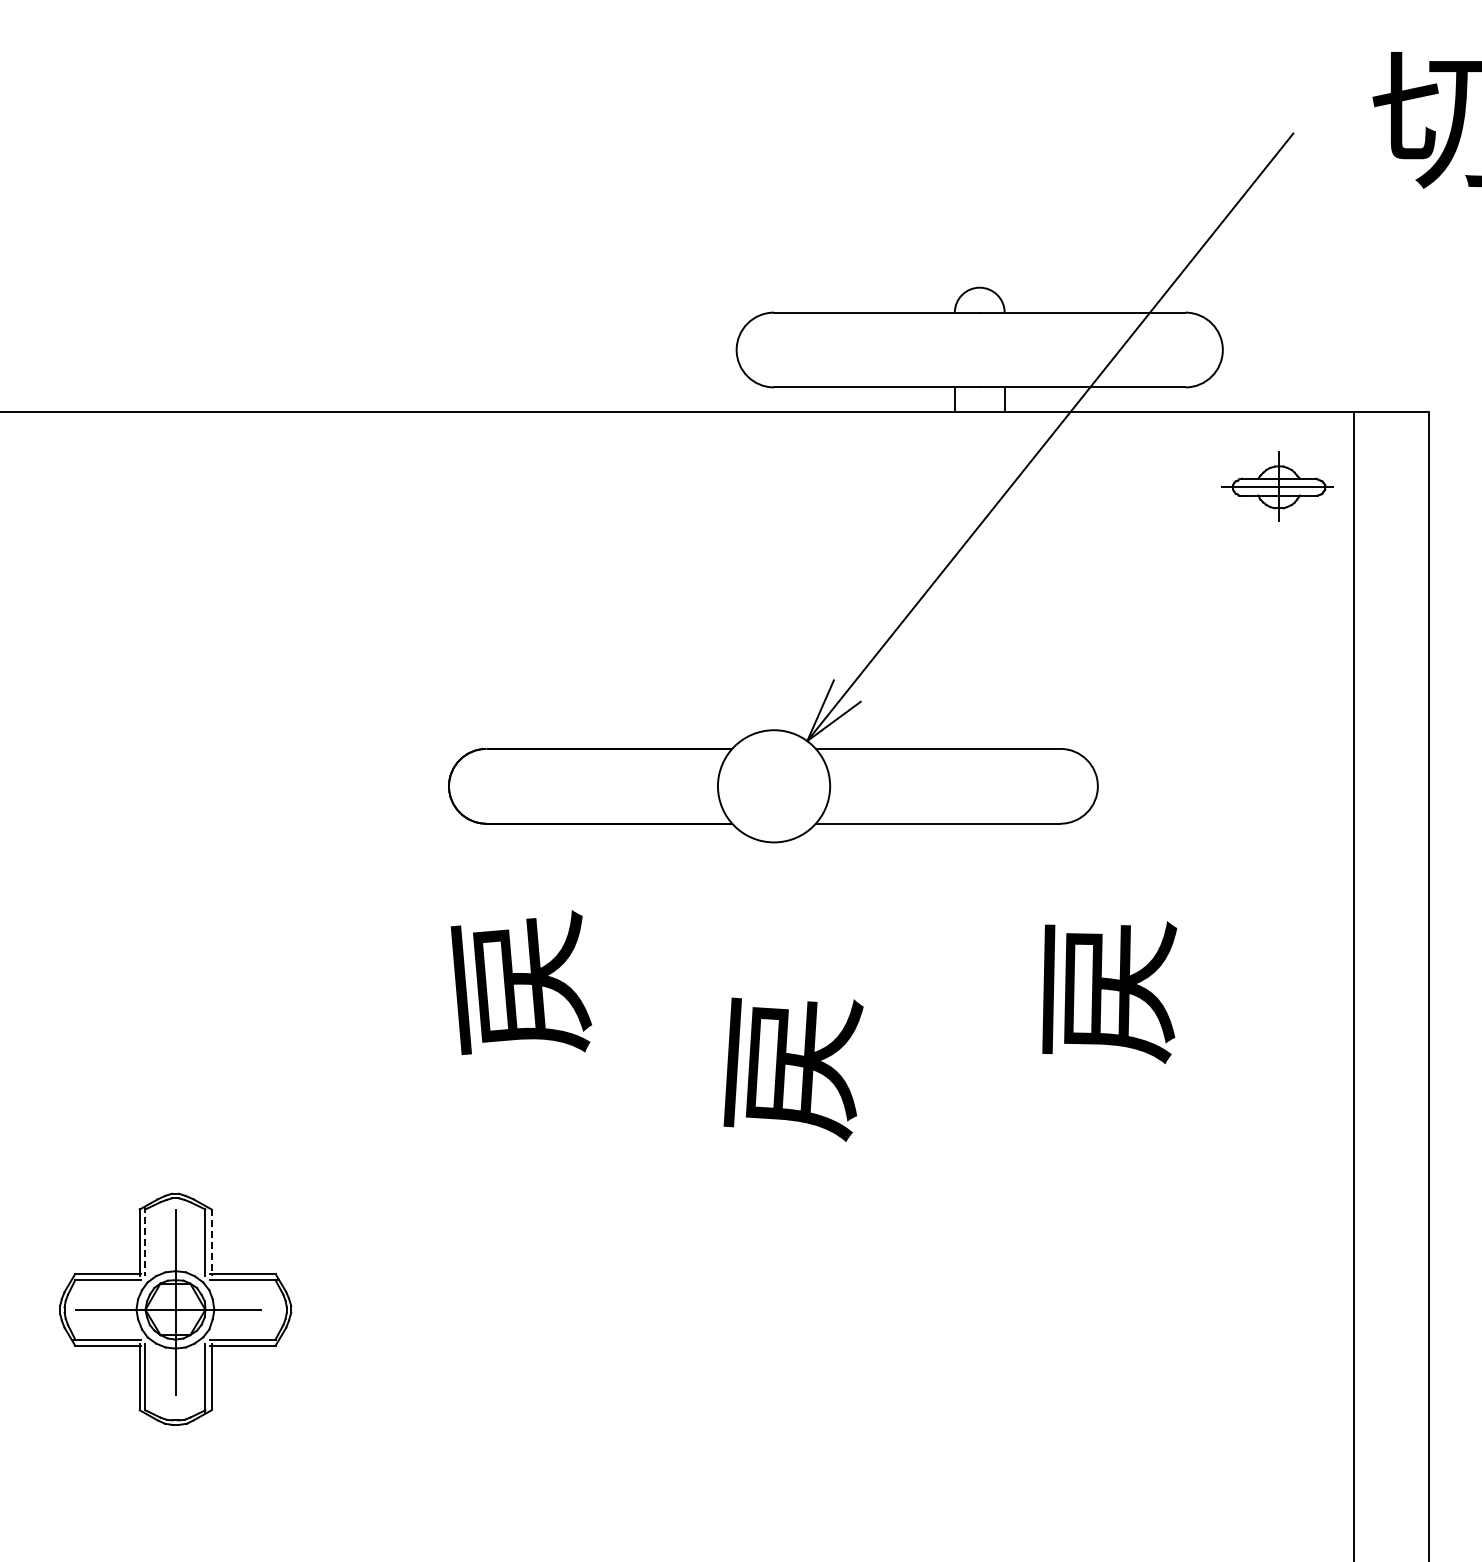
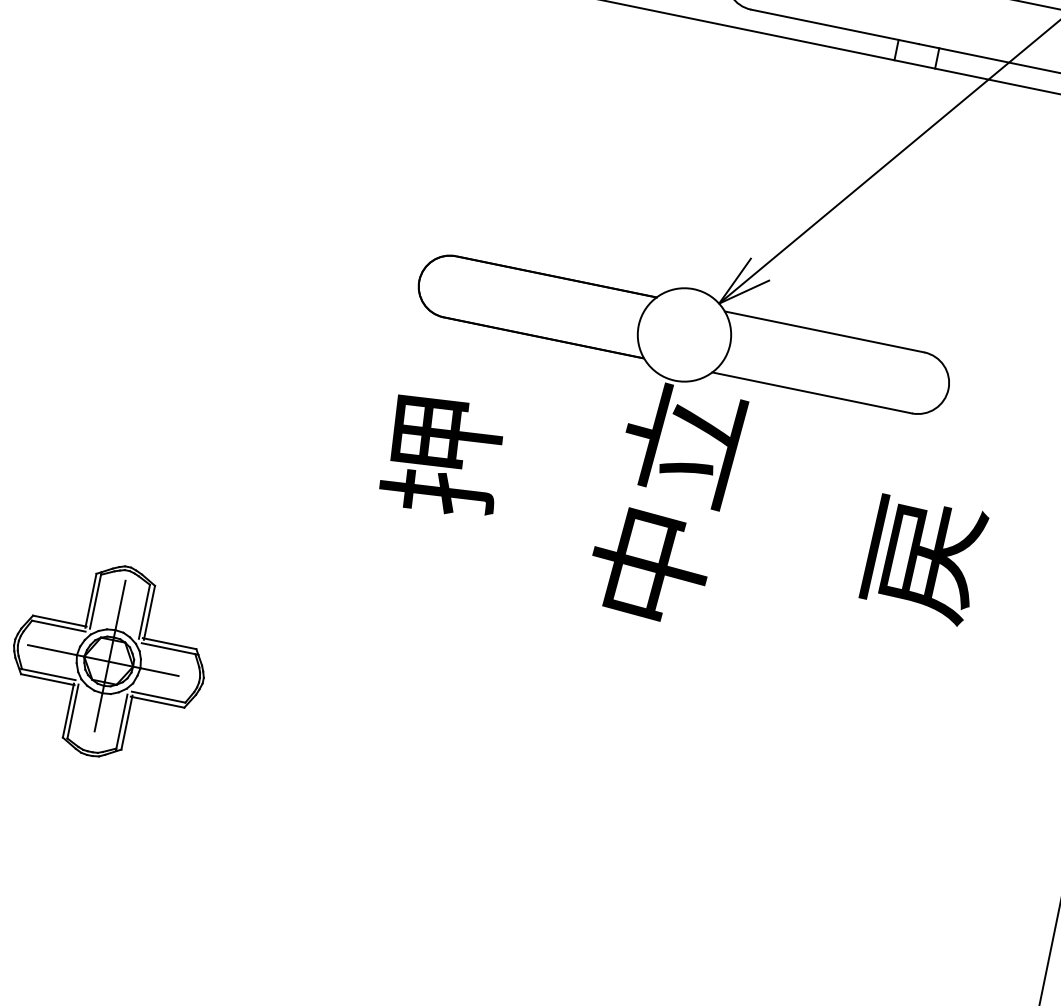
text: (521, 983) -> (445, 453), 戻 -> 押
text: (792, 993) -> (664, 506), 戻 -> 中立
line: (145, 1240) -> (95, 600), dashed -> solid
line: (211, 1243) -> (149, 613), dashed -> solid

